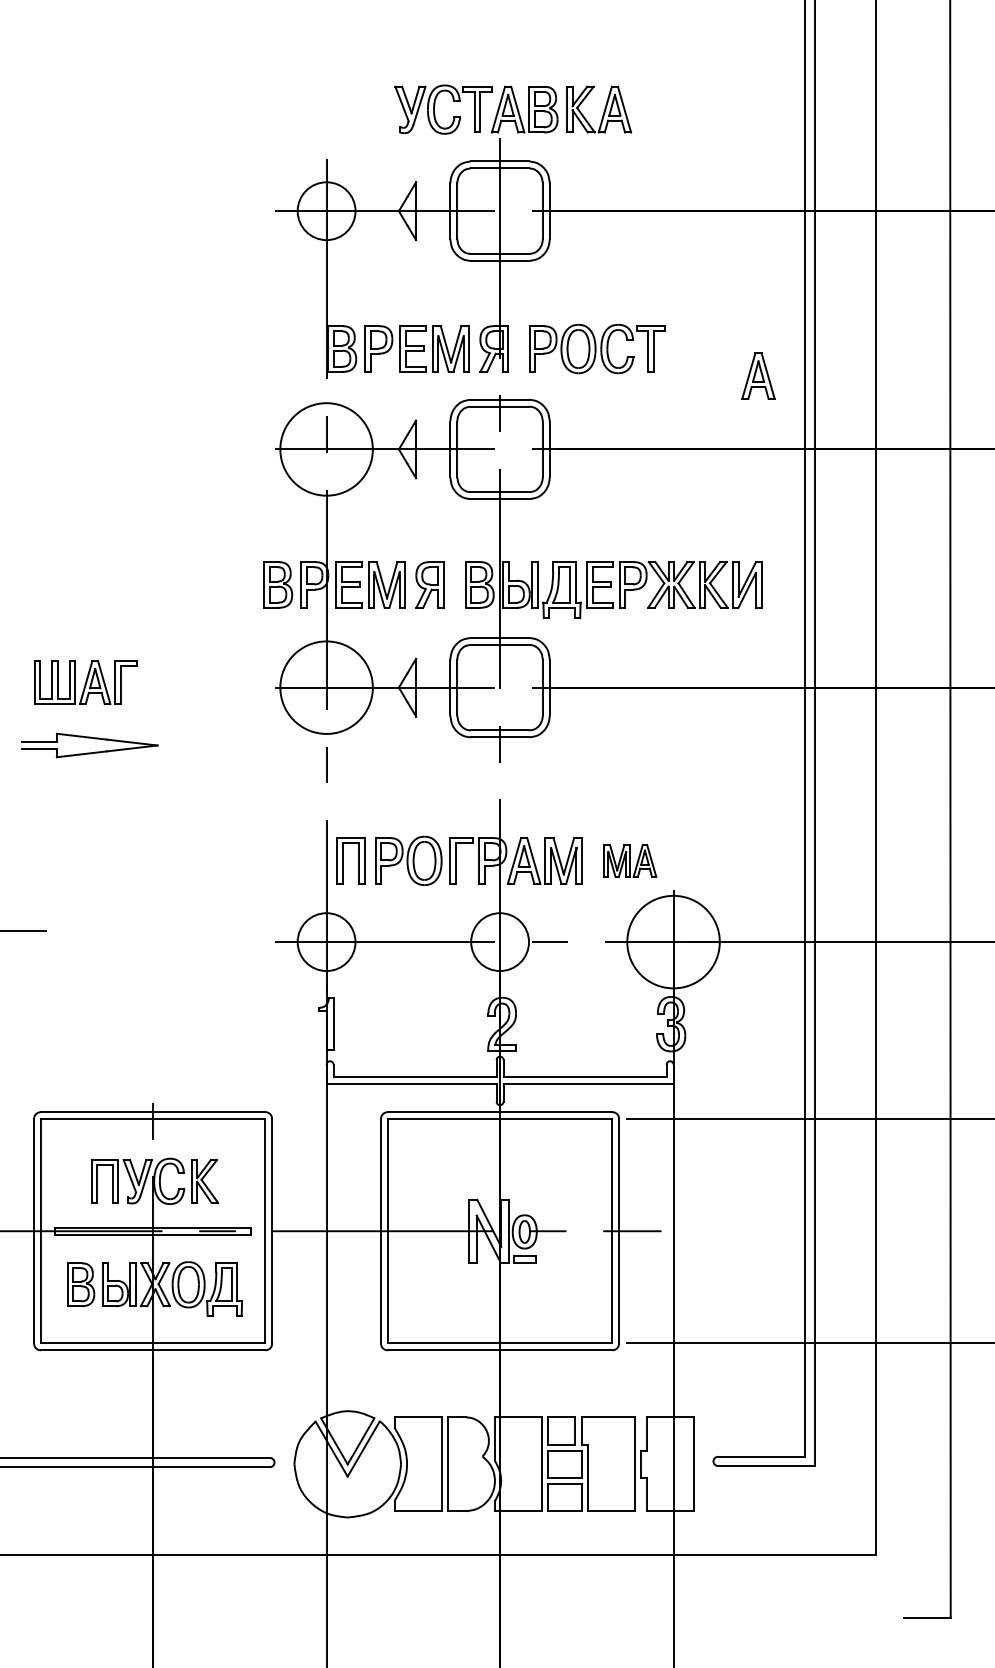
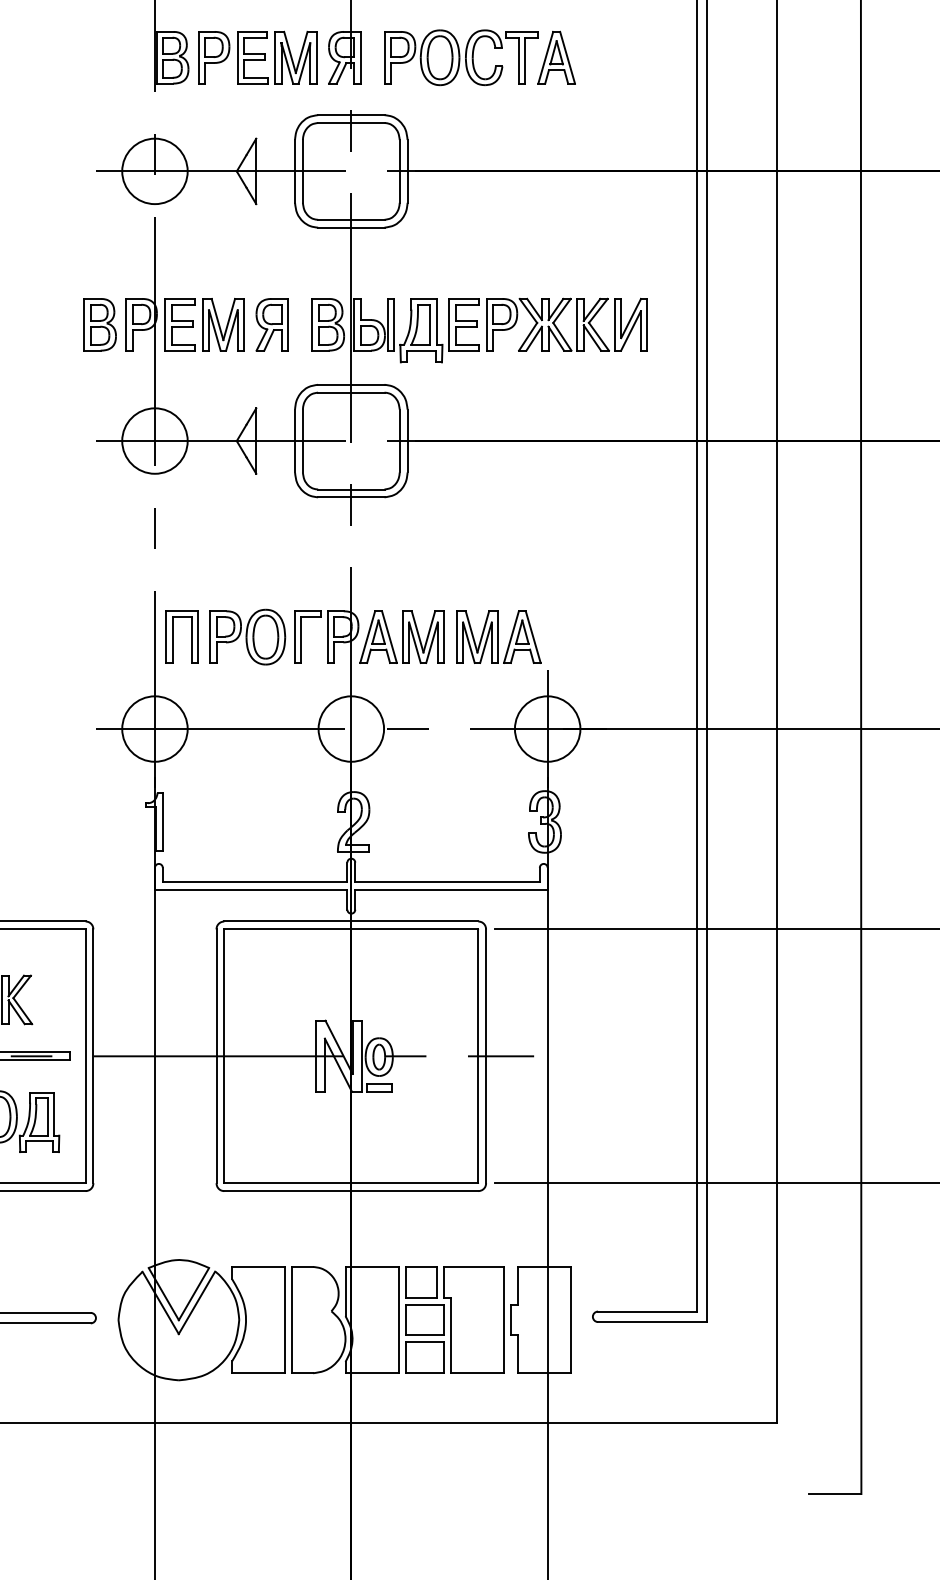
part: (758, 375) -> (556, 57), moved
circle: (326, 449) -> (154, 171), size x0.62
circle: (326, 687) -> (154, 440), size x0.62
part: (630, 860) -> (498, 636), size x1.43
circle: (673, 942) -> (547, 729), size x0.62

